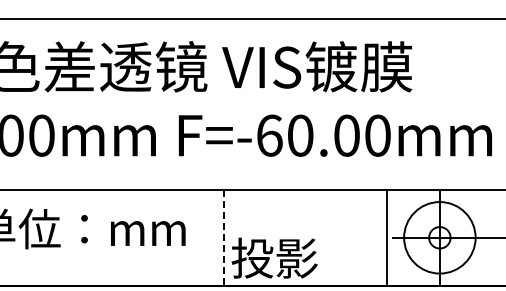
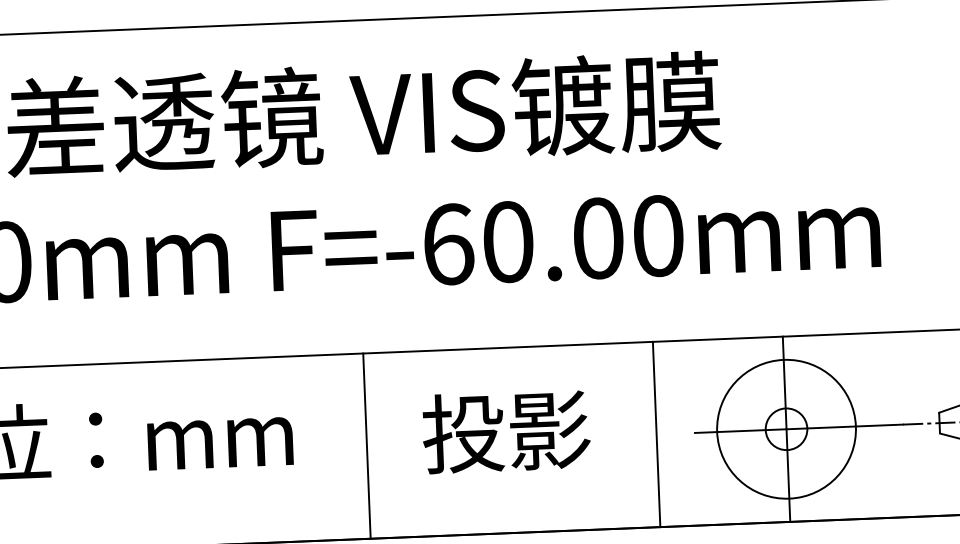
line: (223, 237) -> (366, 445), dashed -> solid
line: (386, 237) -> (655, 433), moved
text: (274, 257) -> (506, 430), moved

